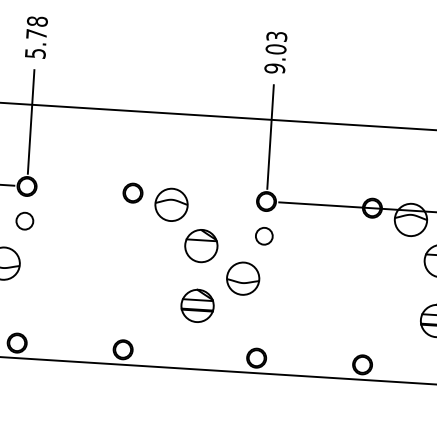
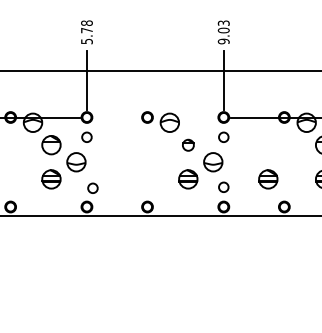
part: (201, 246) -> (188, 145), size x0.6
circle: (29, 309) -> (92, 187), added
part: (337, 314) -> (268, 179), added
circle: (258, 322) -> (223, 186), added

